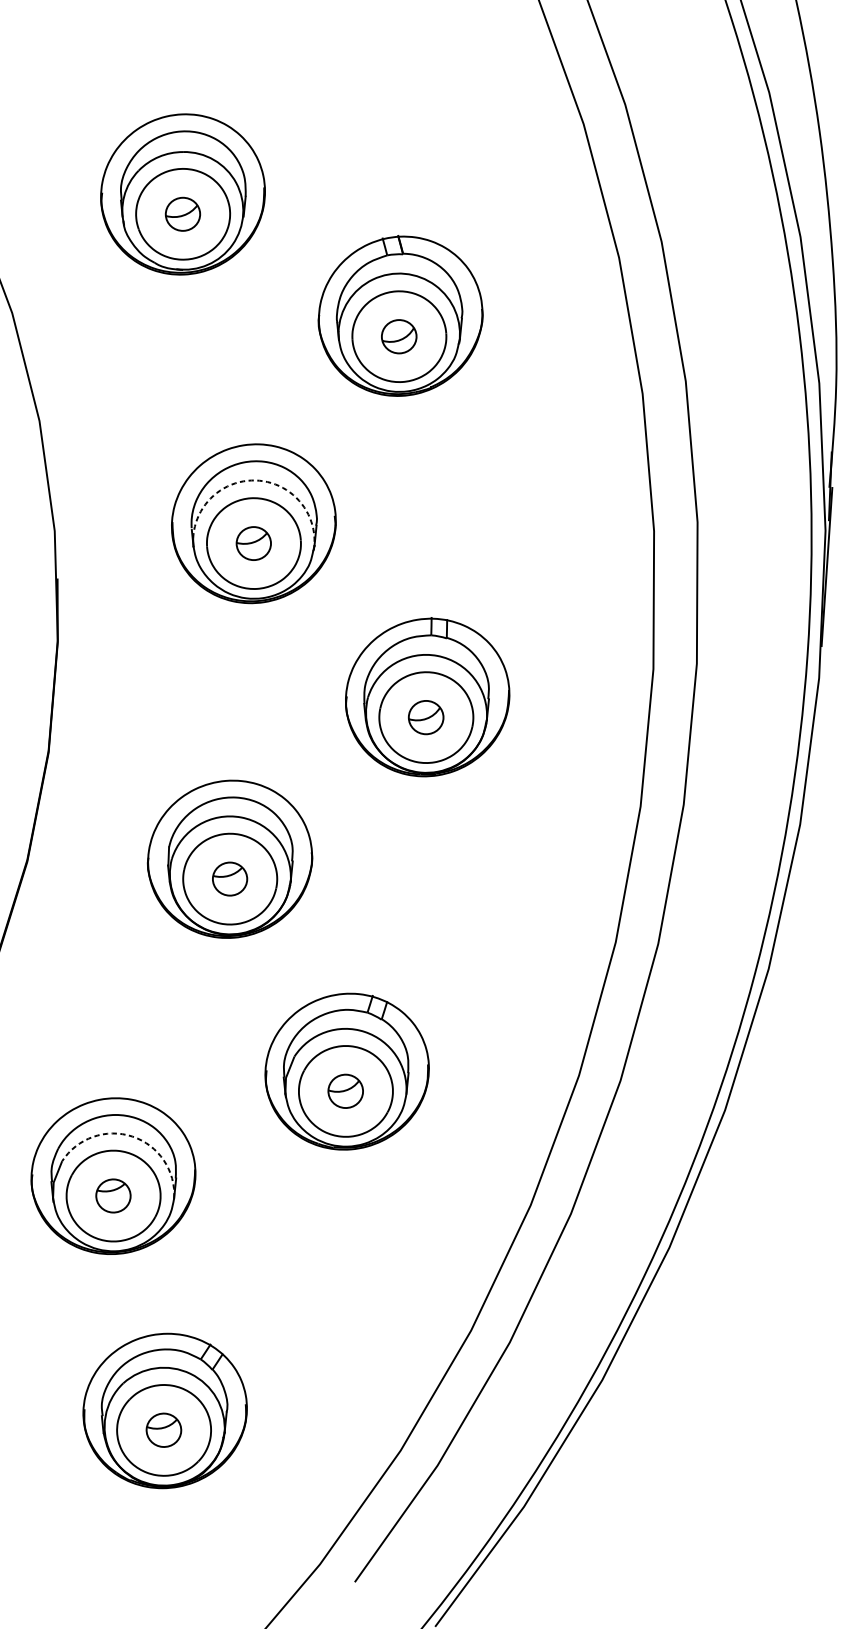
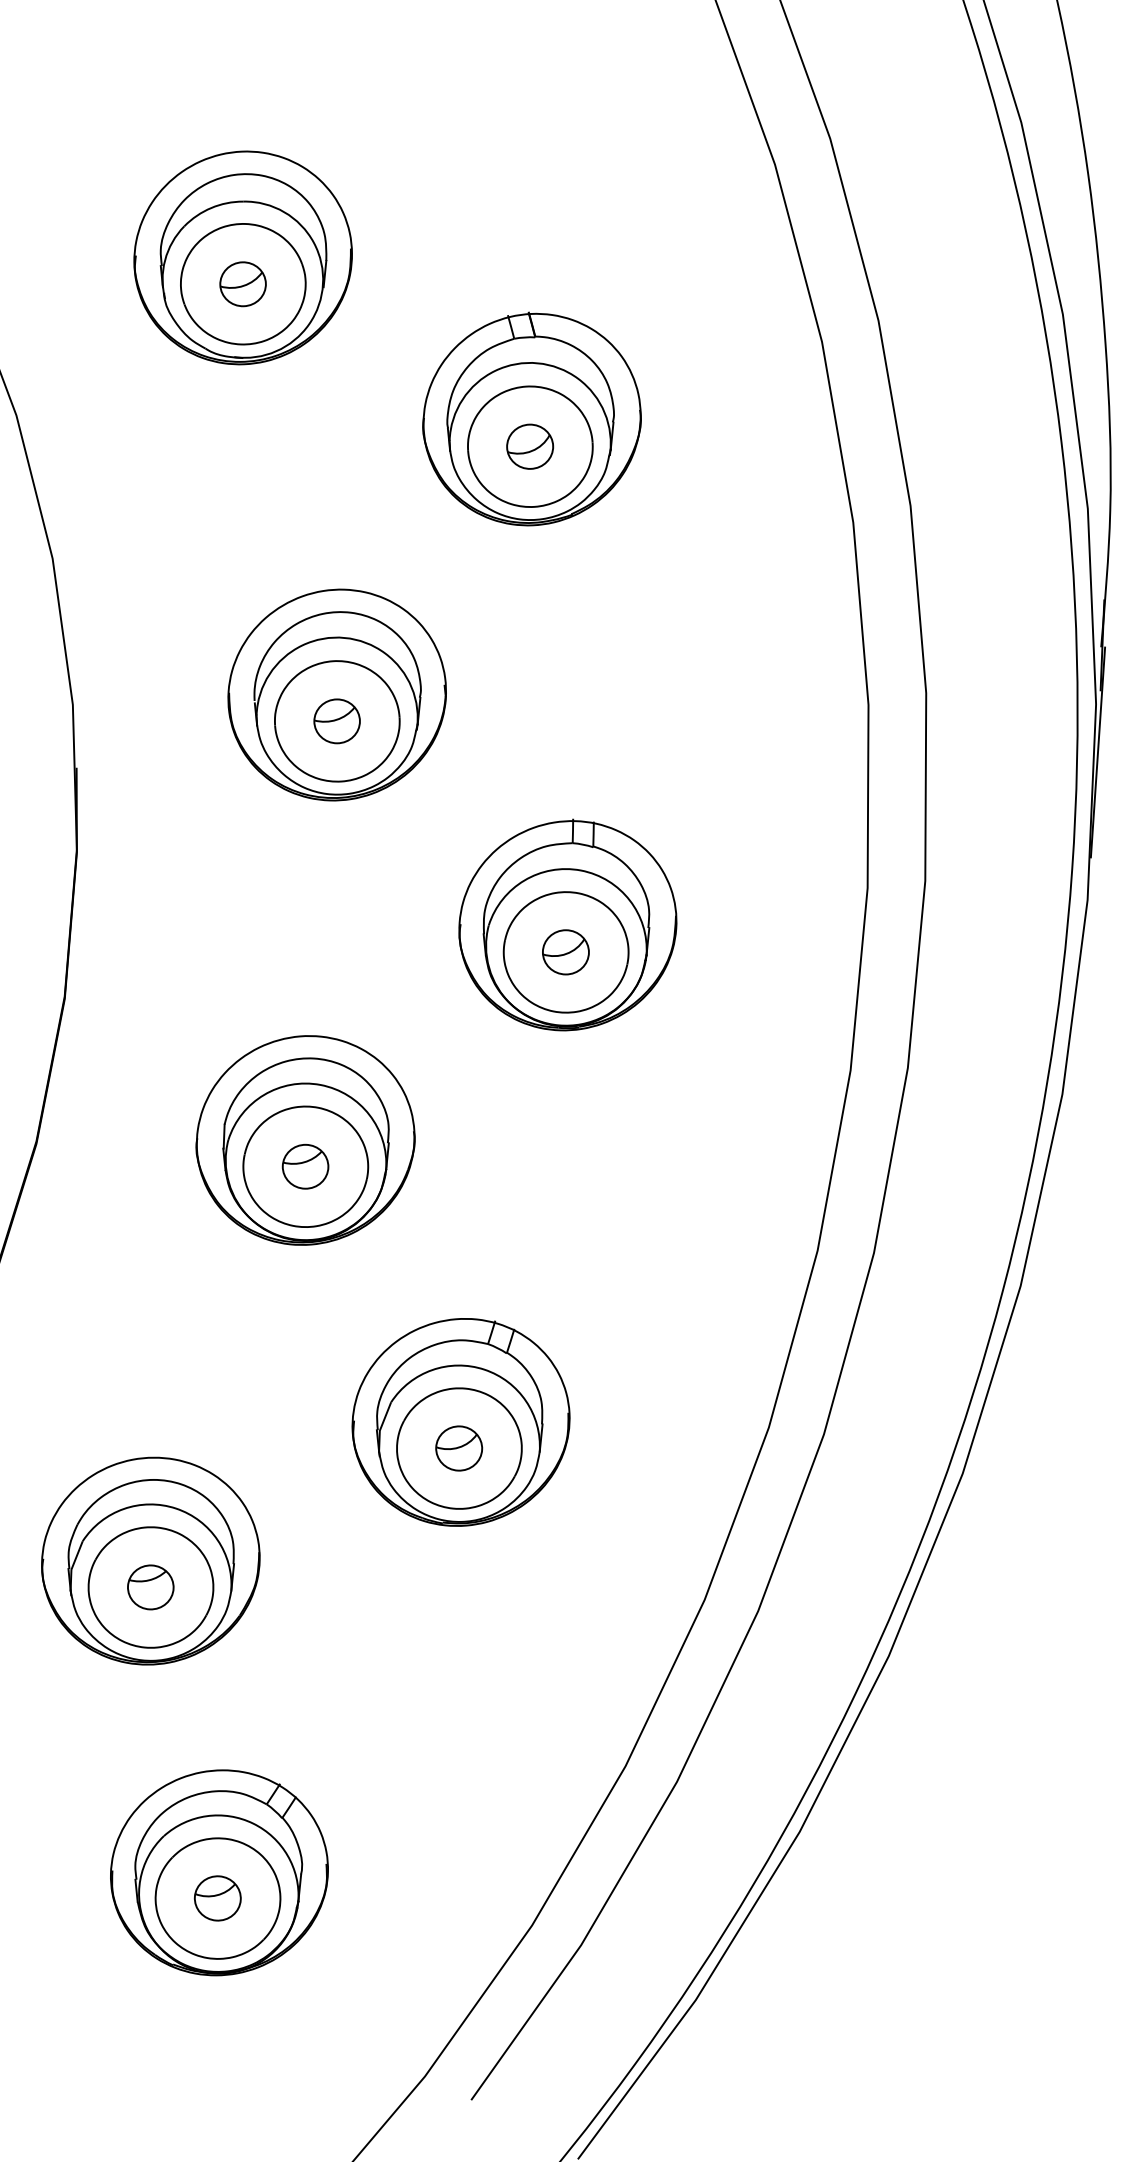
arc: (259, 480) -> (344, 637), dashed -> solid
arc: (132, 1136) -> (176, 1508), dashed -> solid

